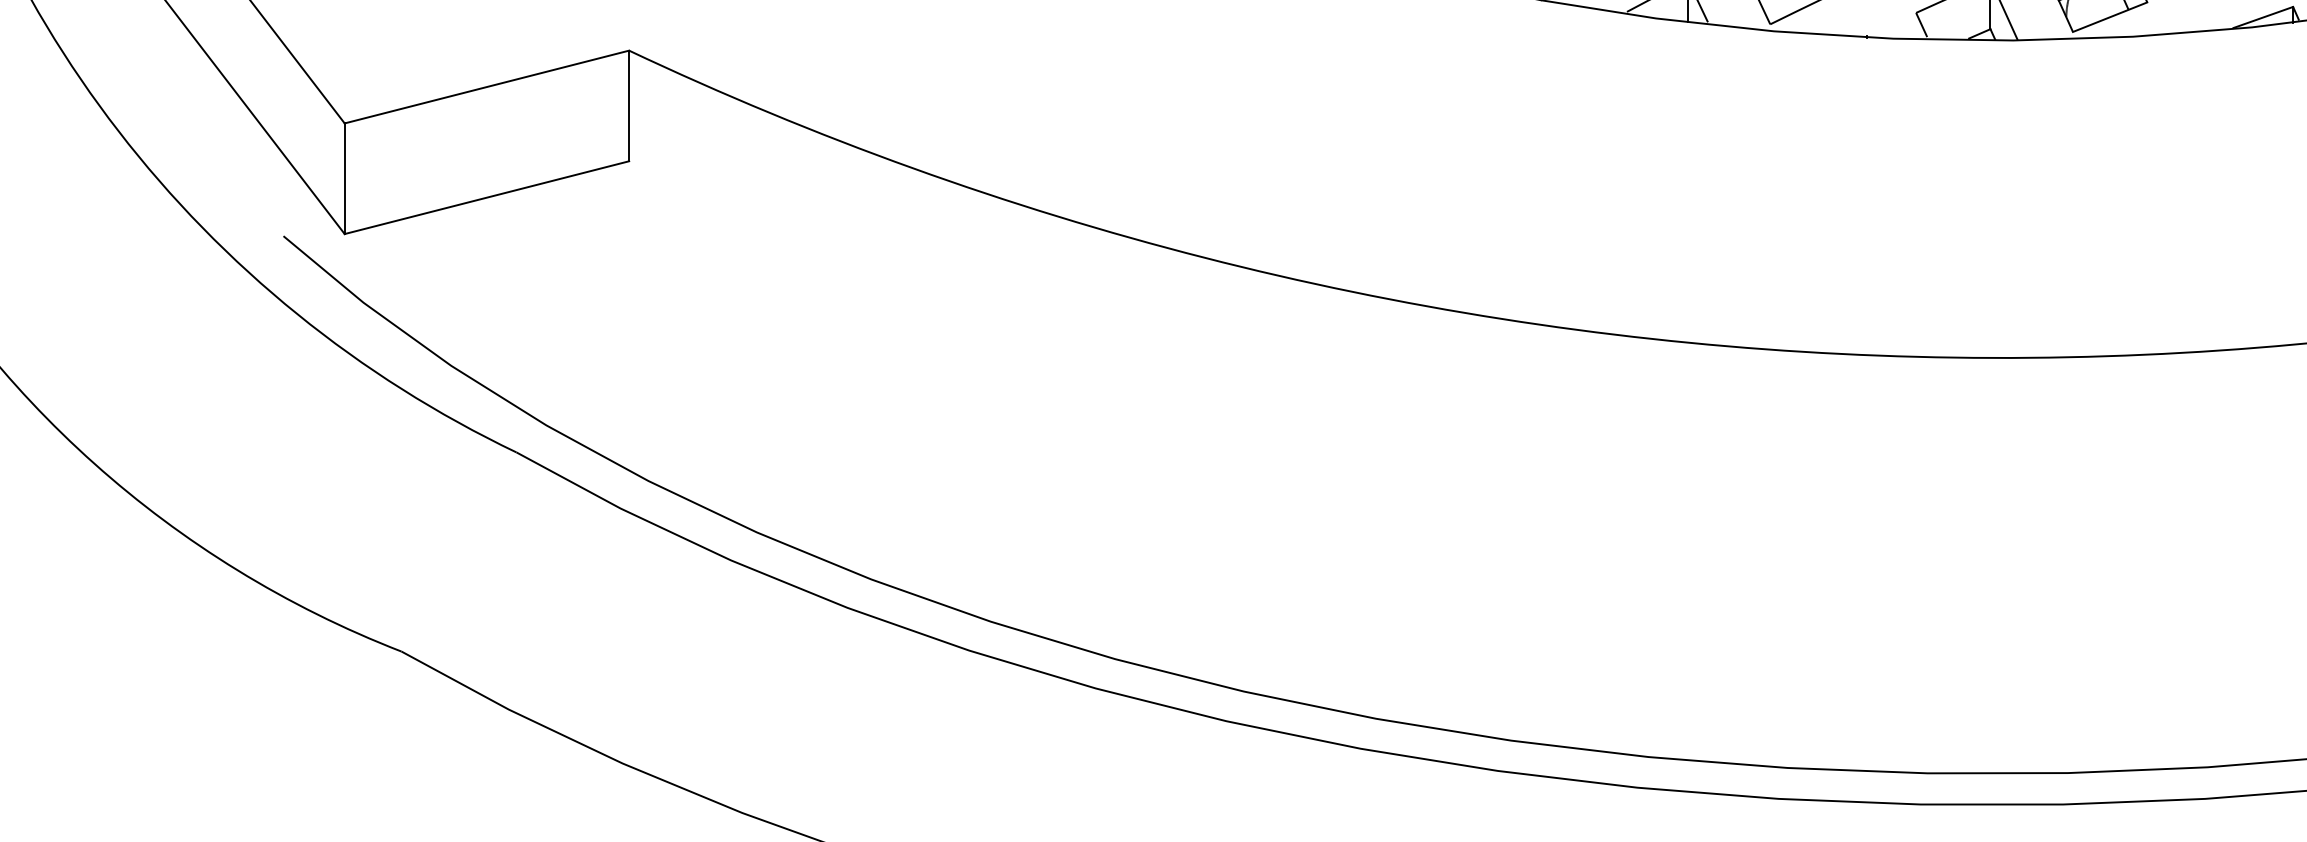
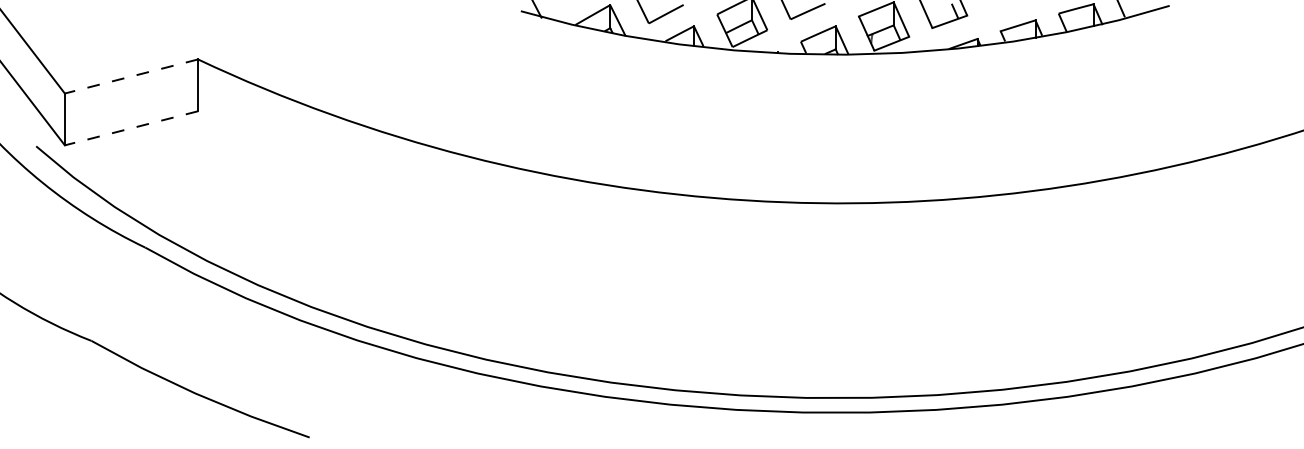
line: (486, 87) -> (131, 76), solid -> dashed
line: (486, 198) -> (131, 128), solid -> dashed

